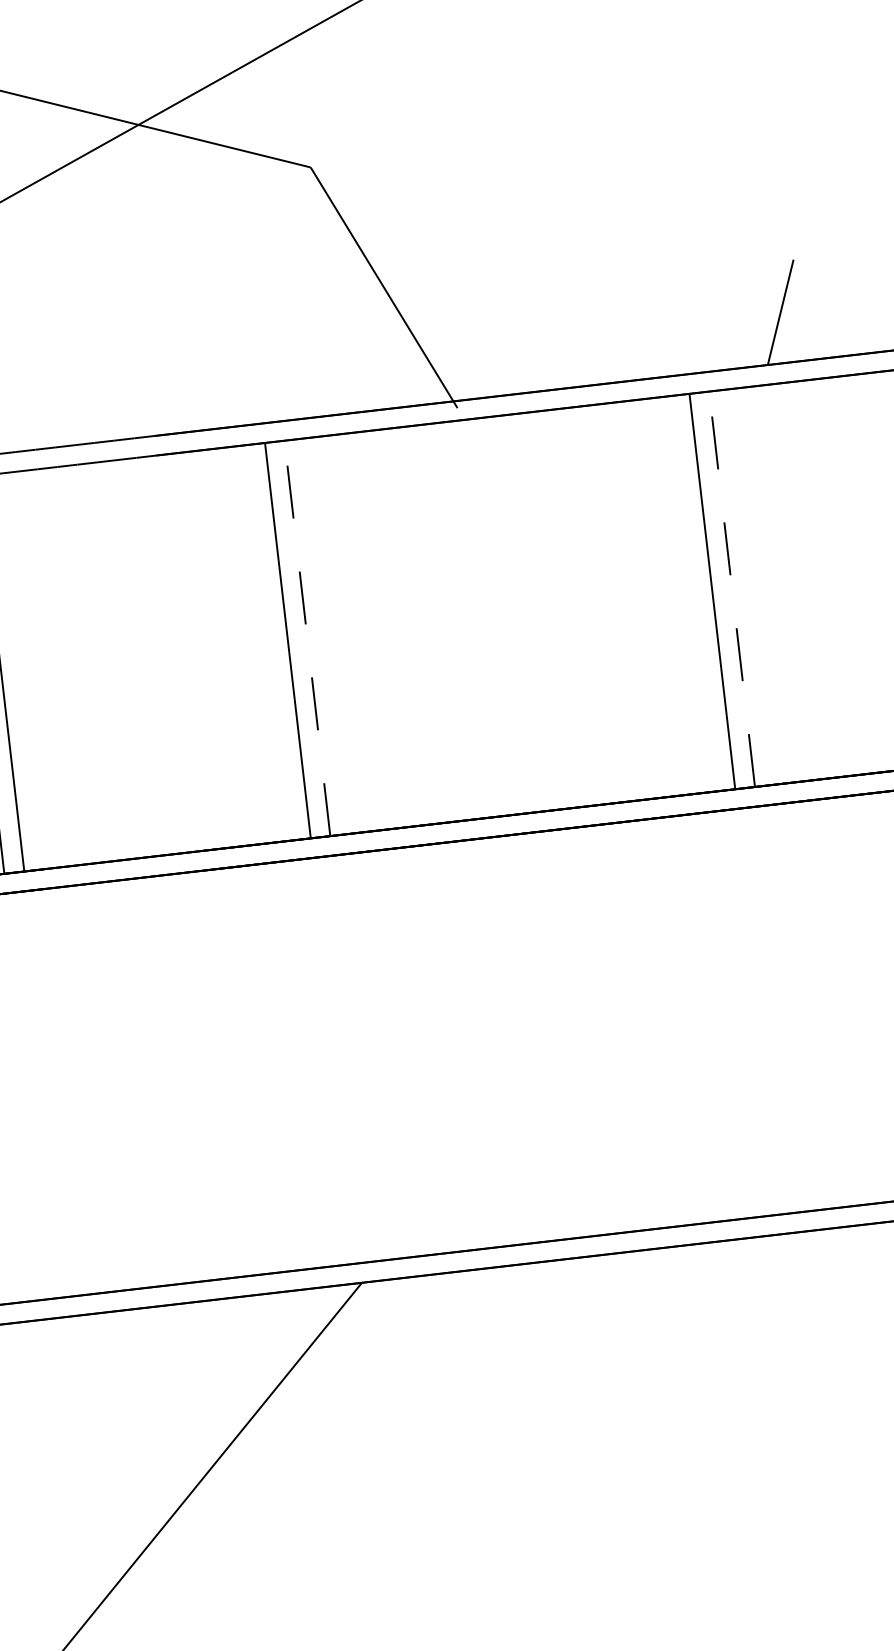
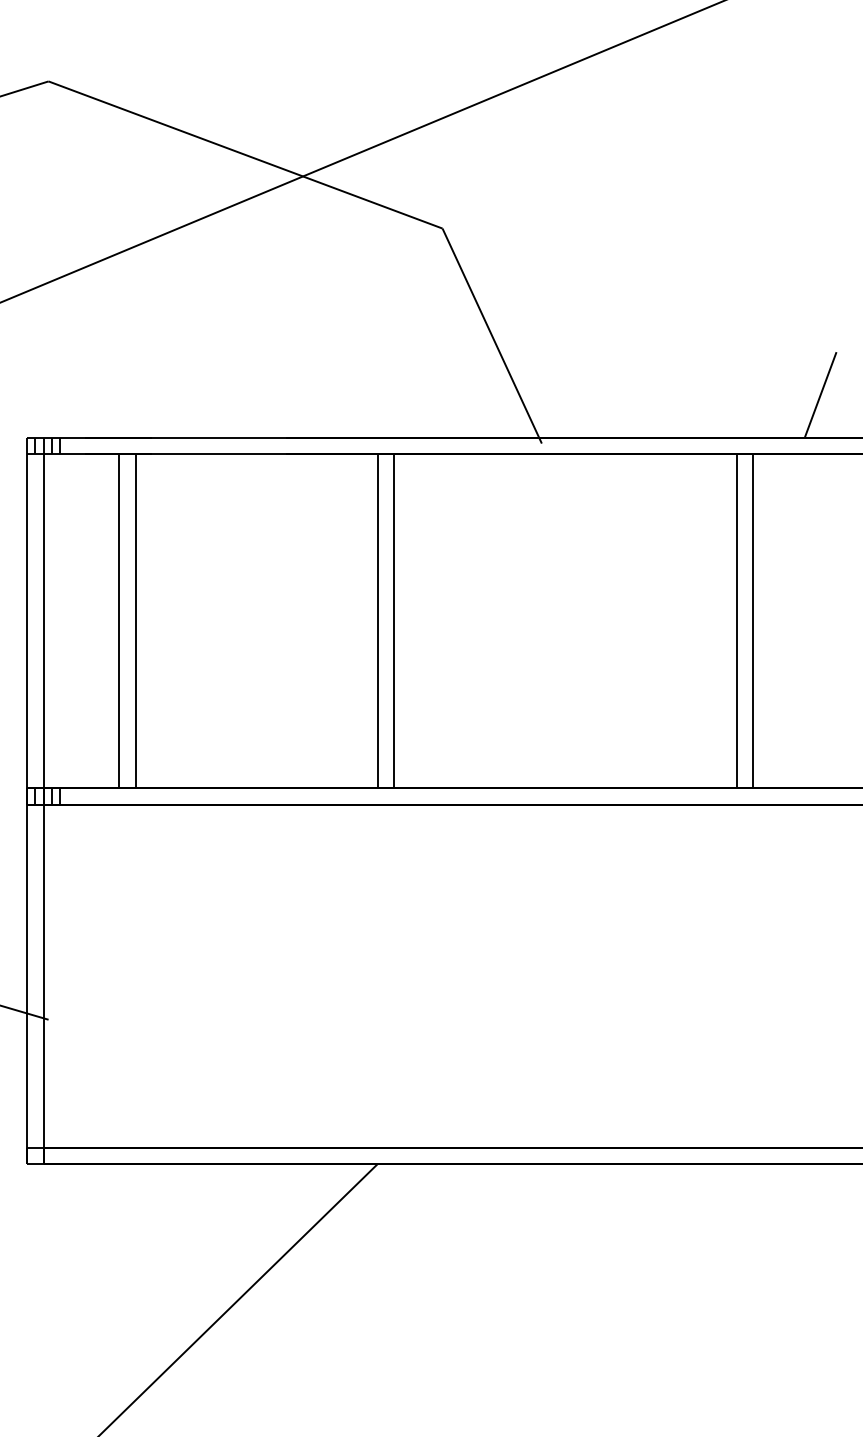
line: (732, 588) -> (753, 620), dashed -> solid
line: (307, 637) -> (394, 620), dashed -> solid

